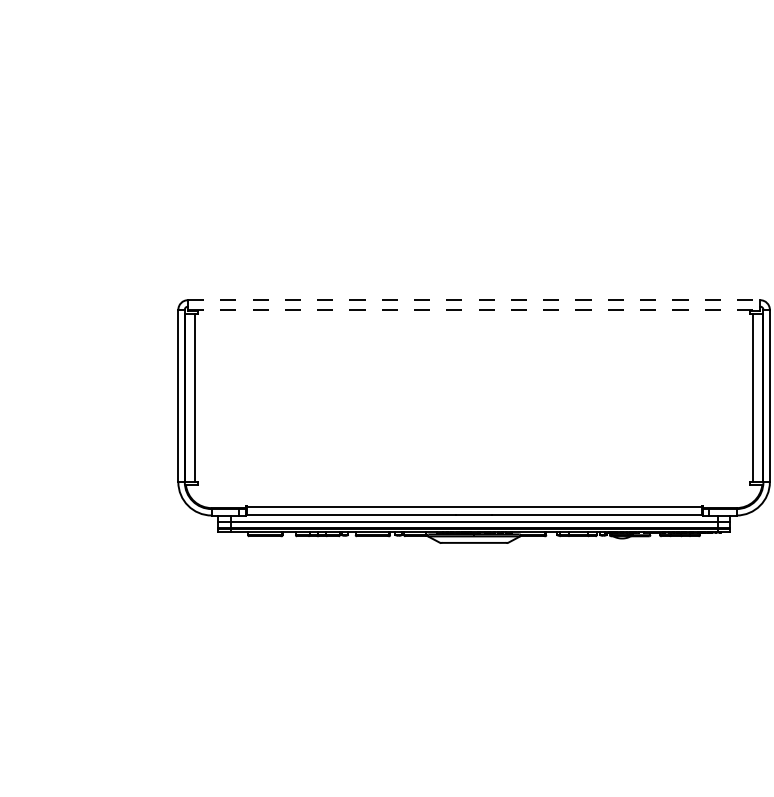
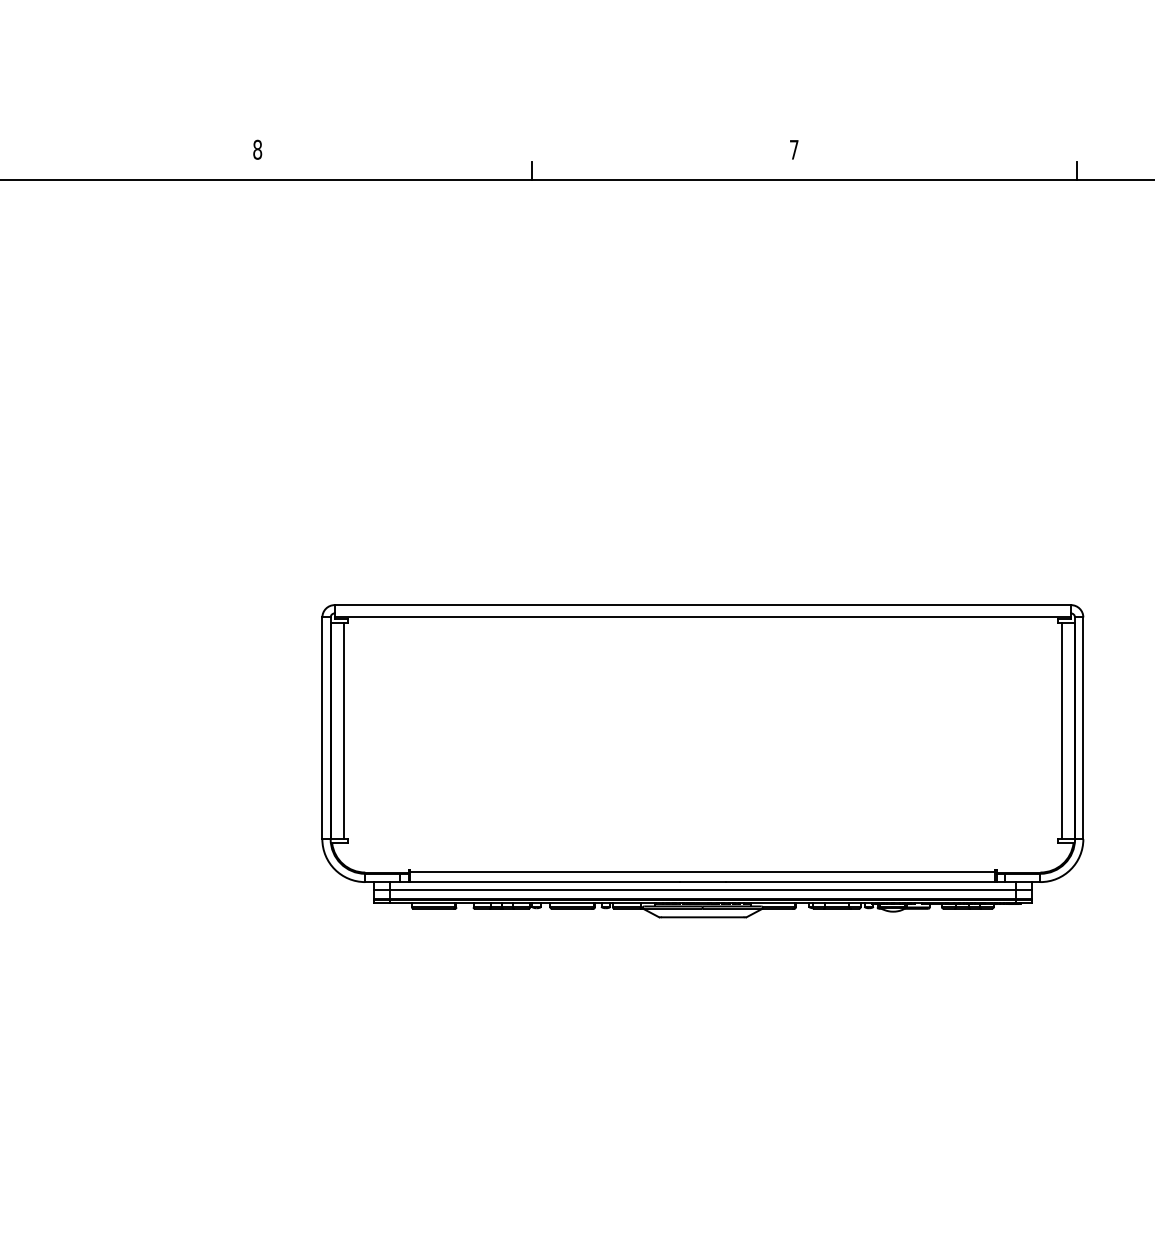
line: (474, 300) -> (703, 605), dashed -> solid
line: (474, 309) -> (703, 617), dashed -> solid

